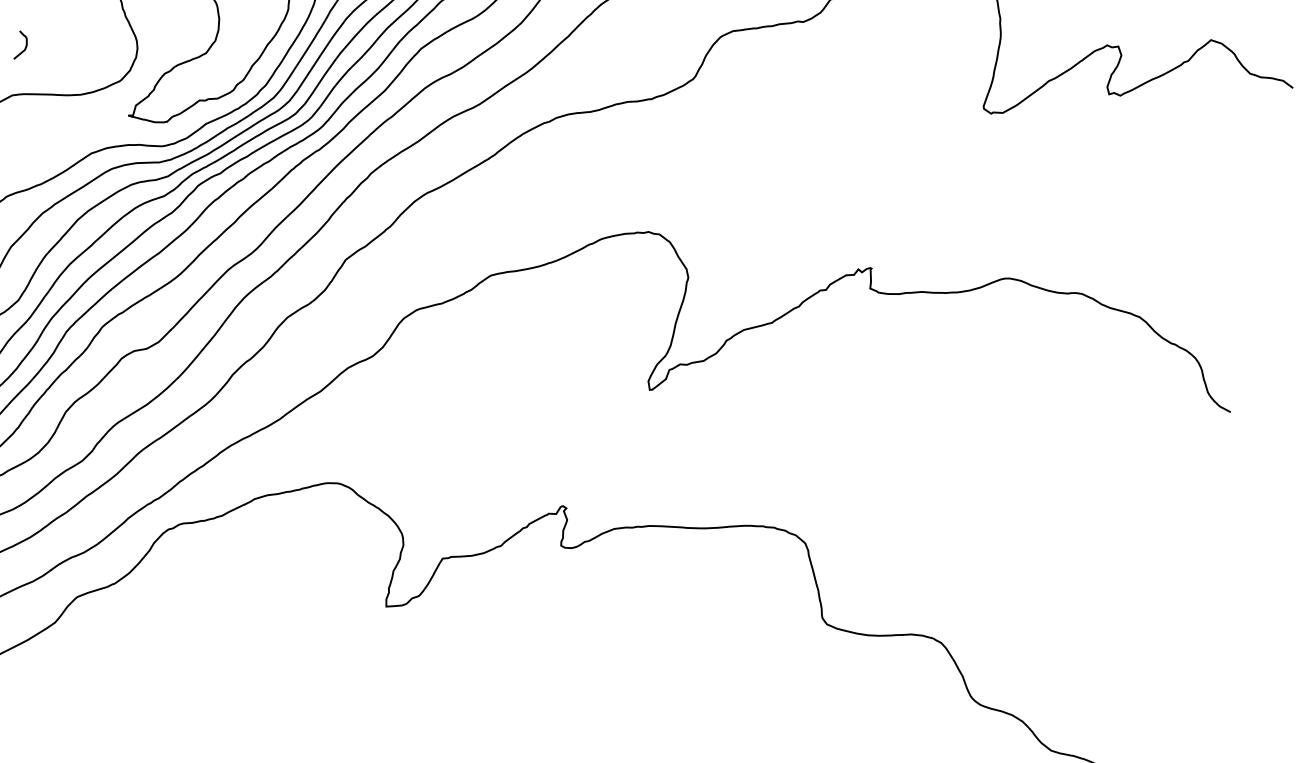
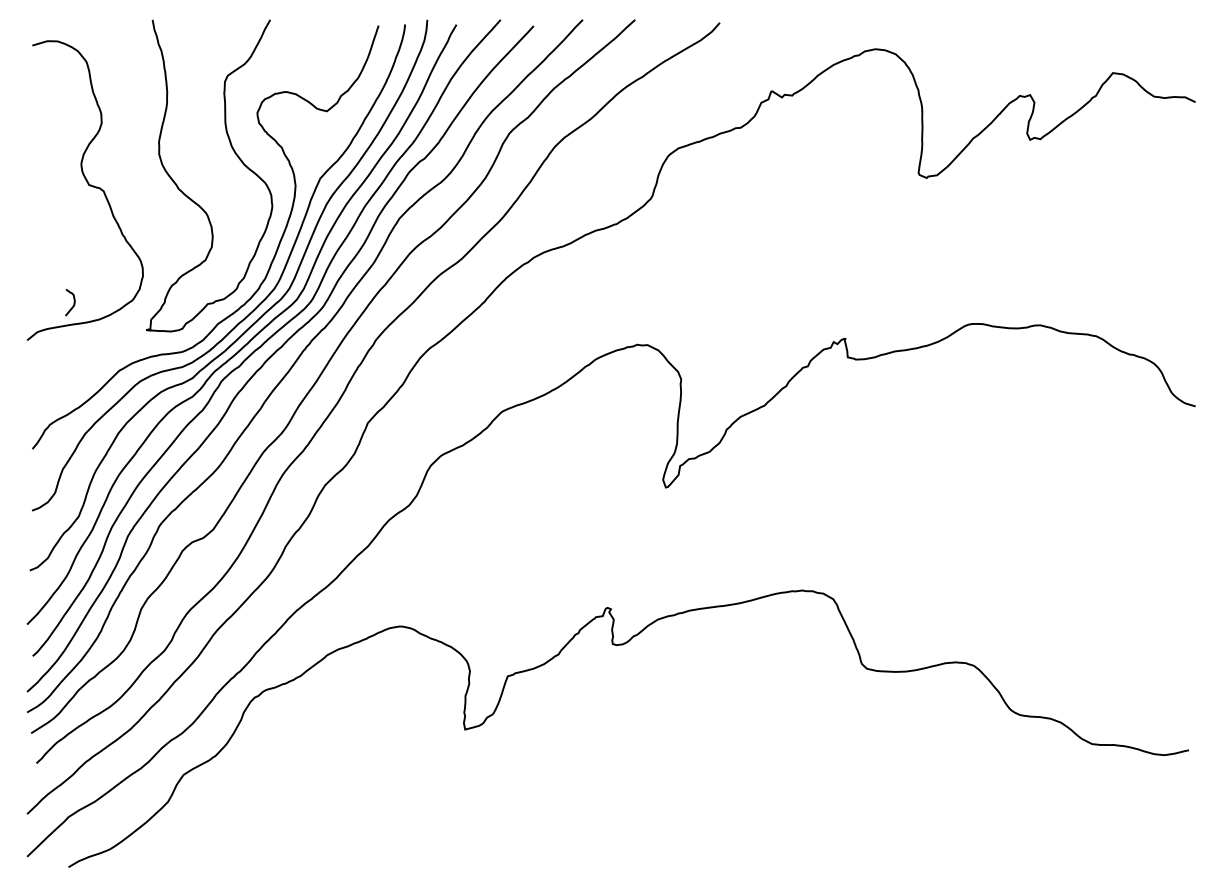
curve: (25, 46) -> (73, 302), moved

